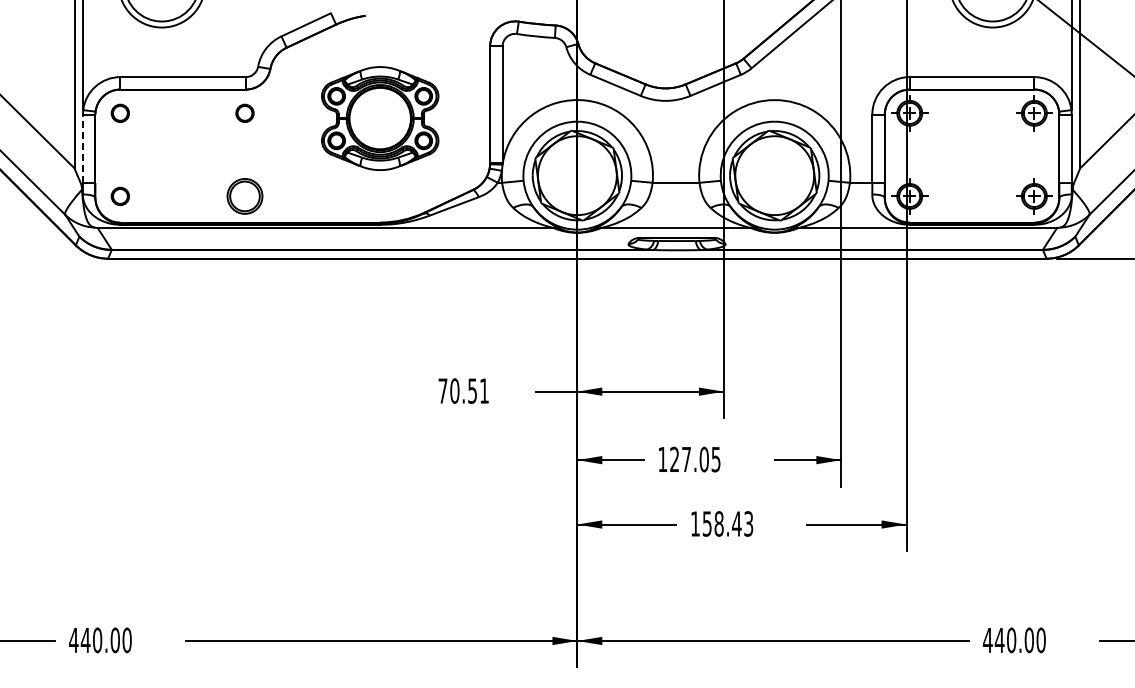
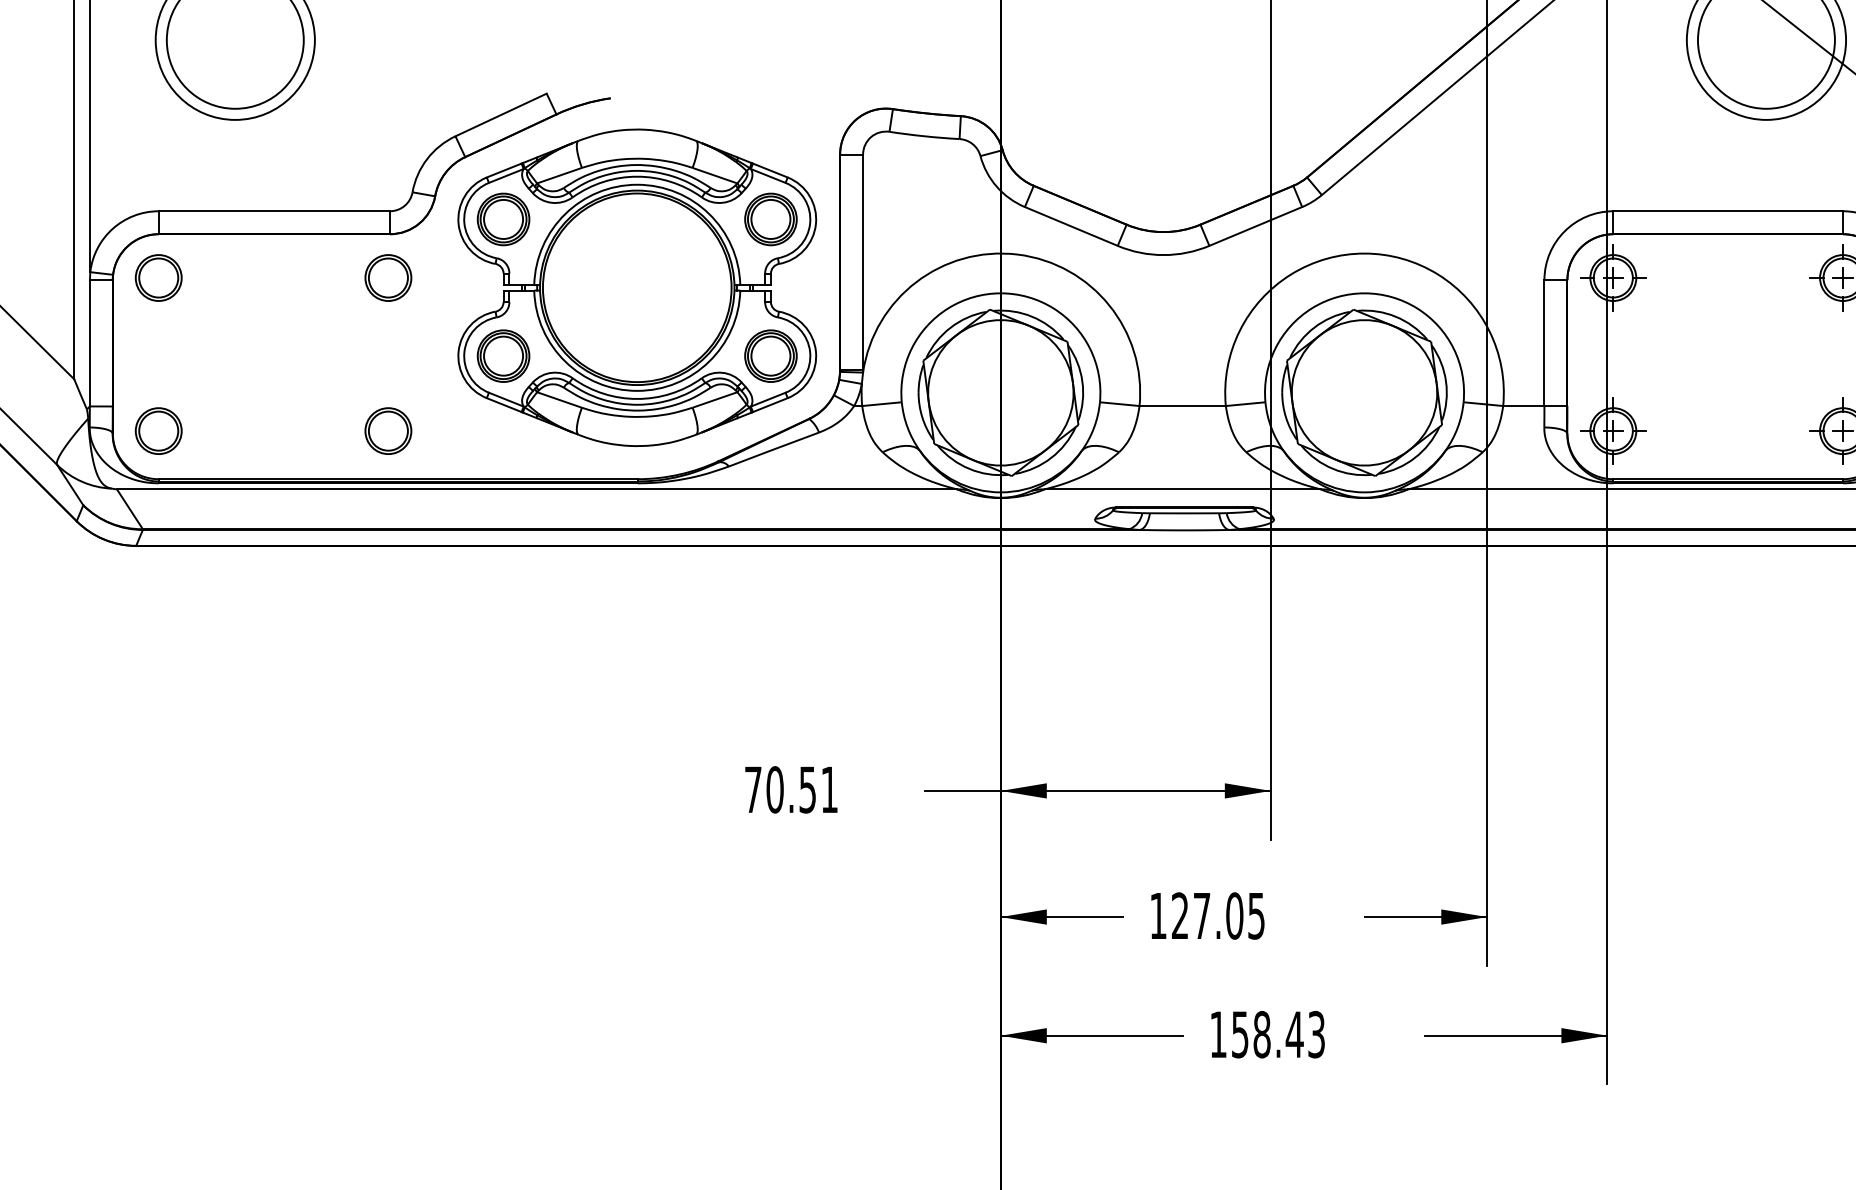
part: (120, 113) -> (158, 278), size x1.43
part: (244, 113) -> (387, 278), size x1.43
part: (380, 118) -> (638, 287), size x1.67
line: (83, 148) -> (90, 342), dashed -> solid
part: (120, 196) -> (158, 431), size x1.43
part: (244, 196) -> (387, 431), size x0.71

